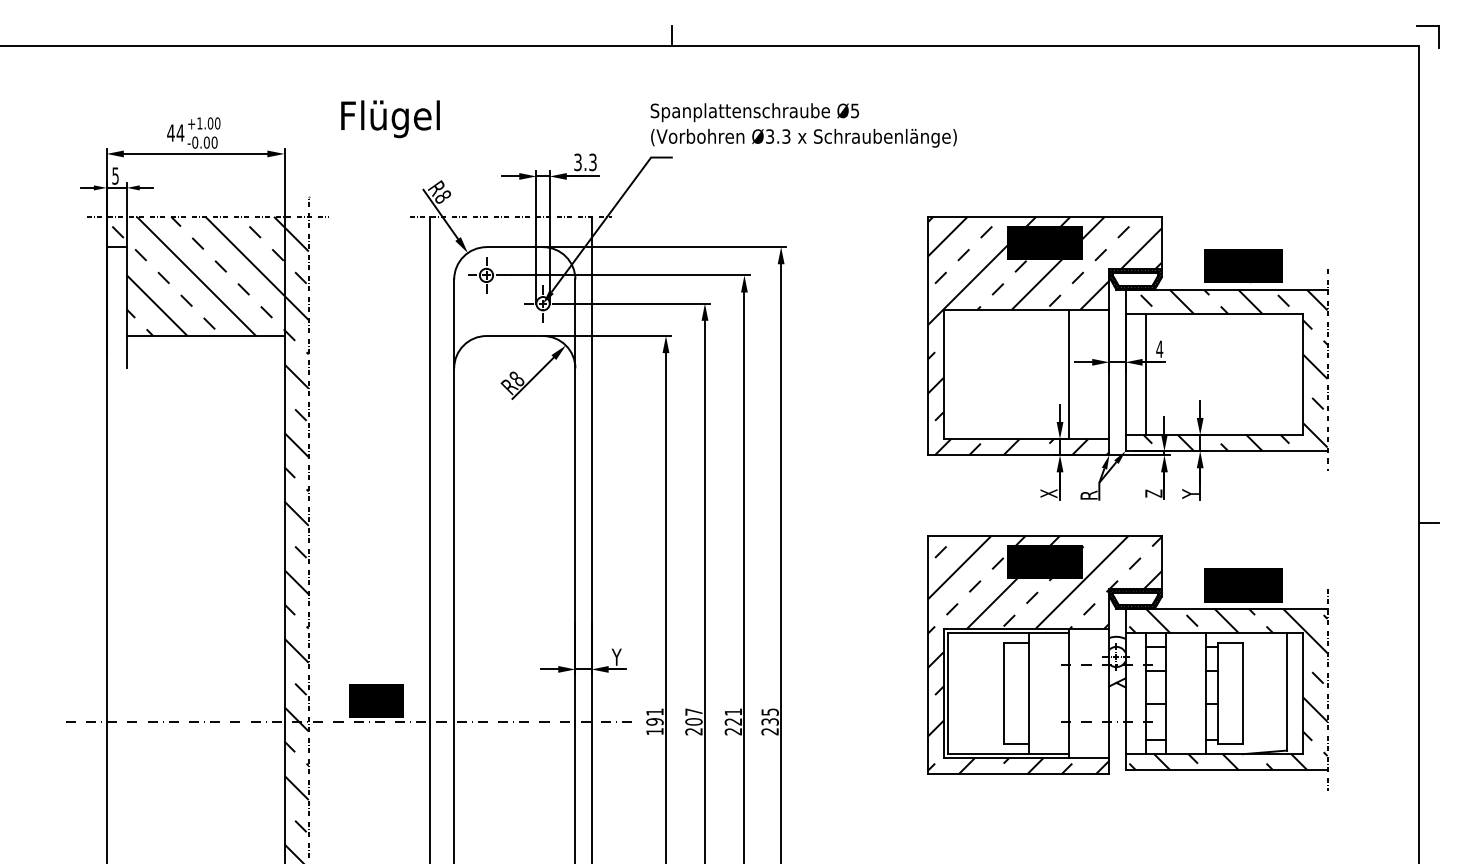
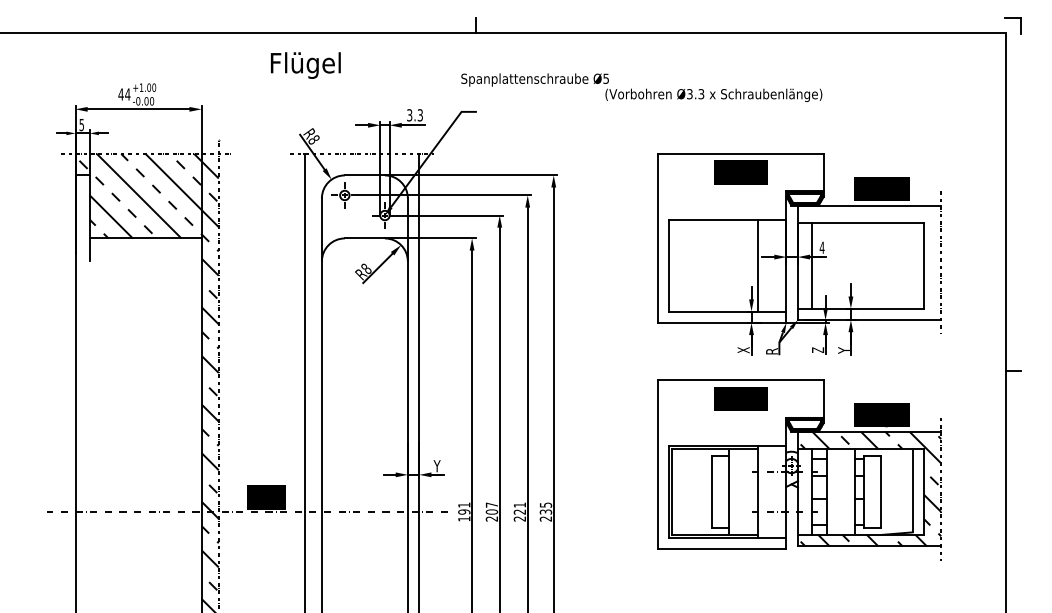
text: (390, 119) -> (305, 65), moved
text: (803, 137) -> (713, 94), moved
hatch: (1044, 335) -> (740, 238), removed
hatch: (1233, 370) -> (874, 262), removed
hatch: (1044, 655) -> (740, 464), removed

